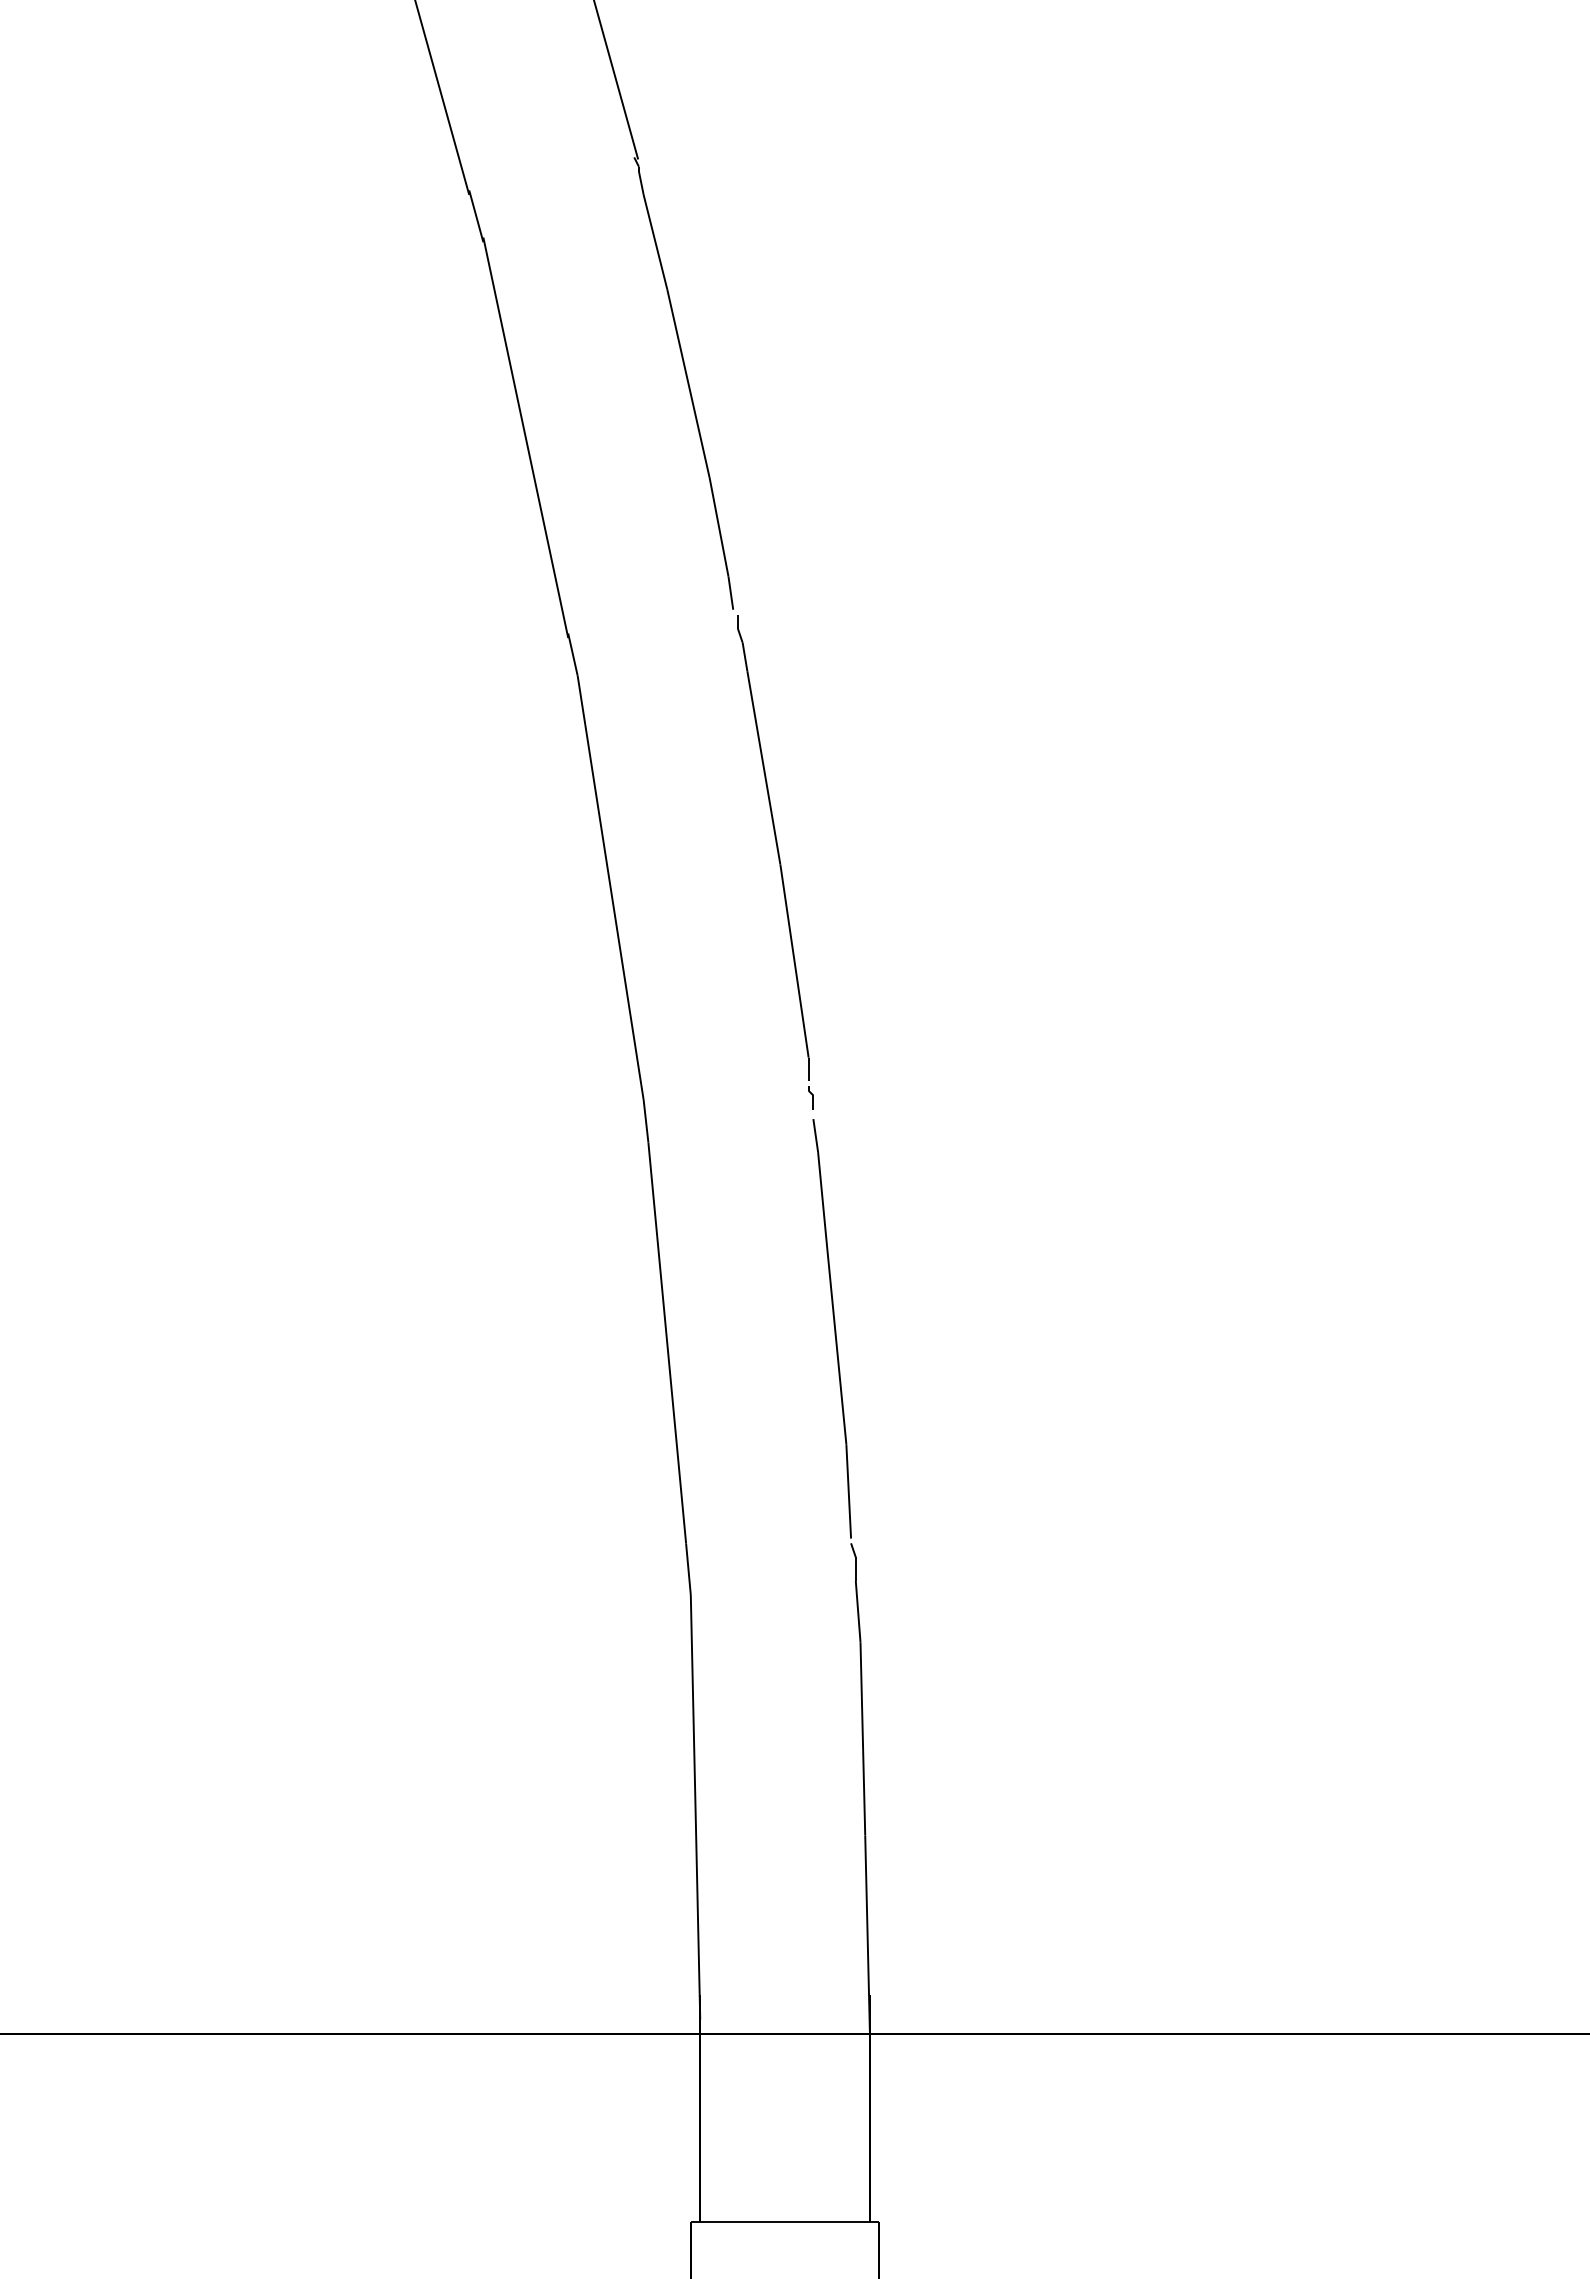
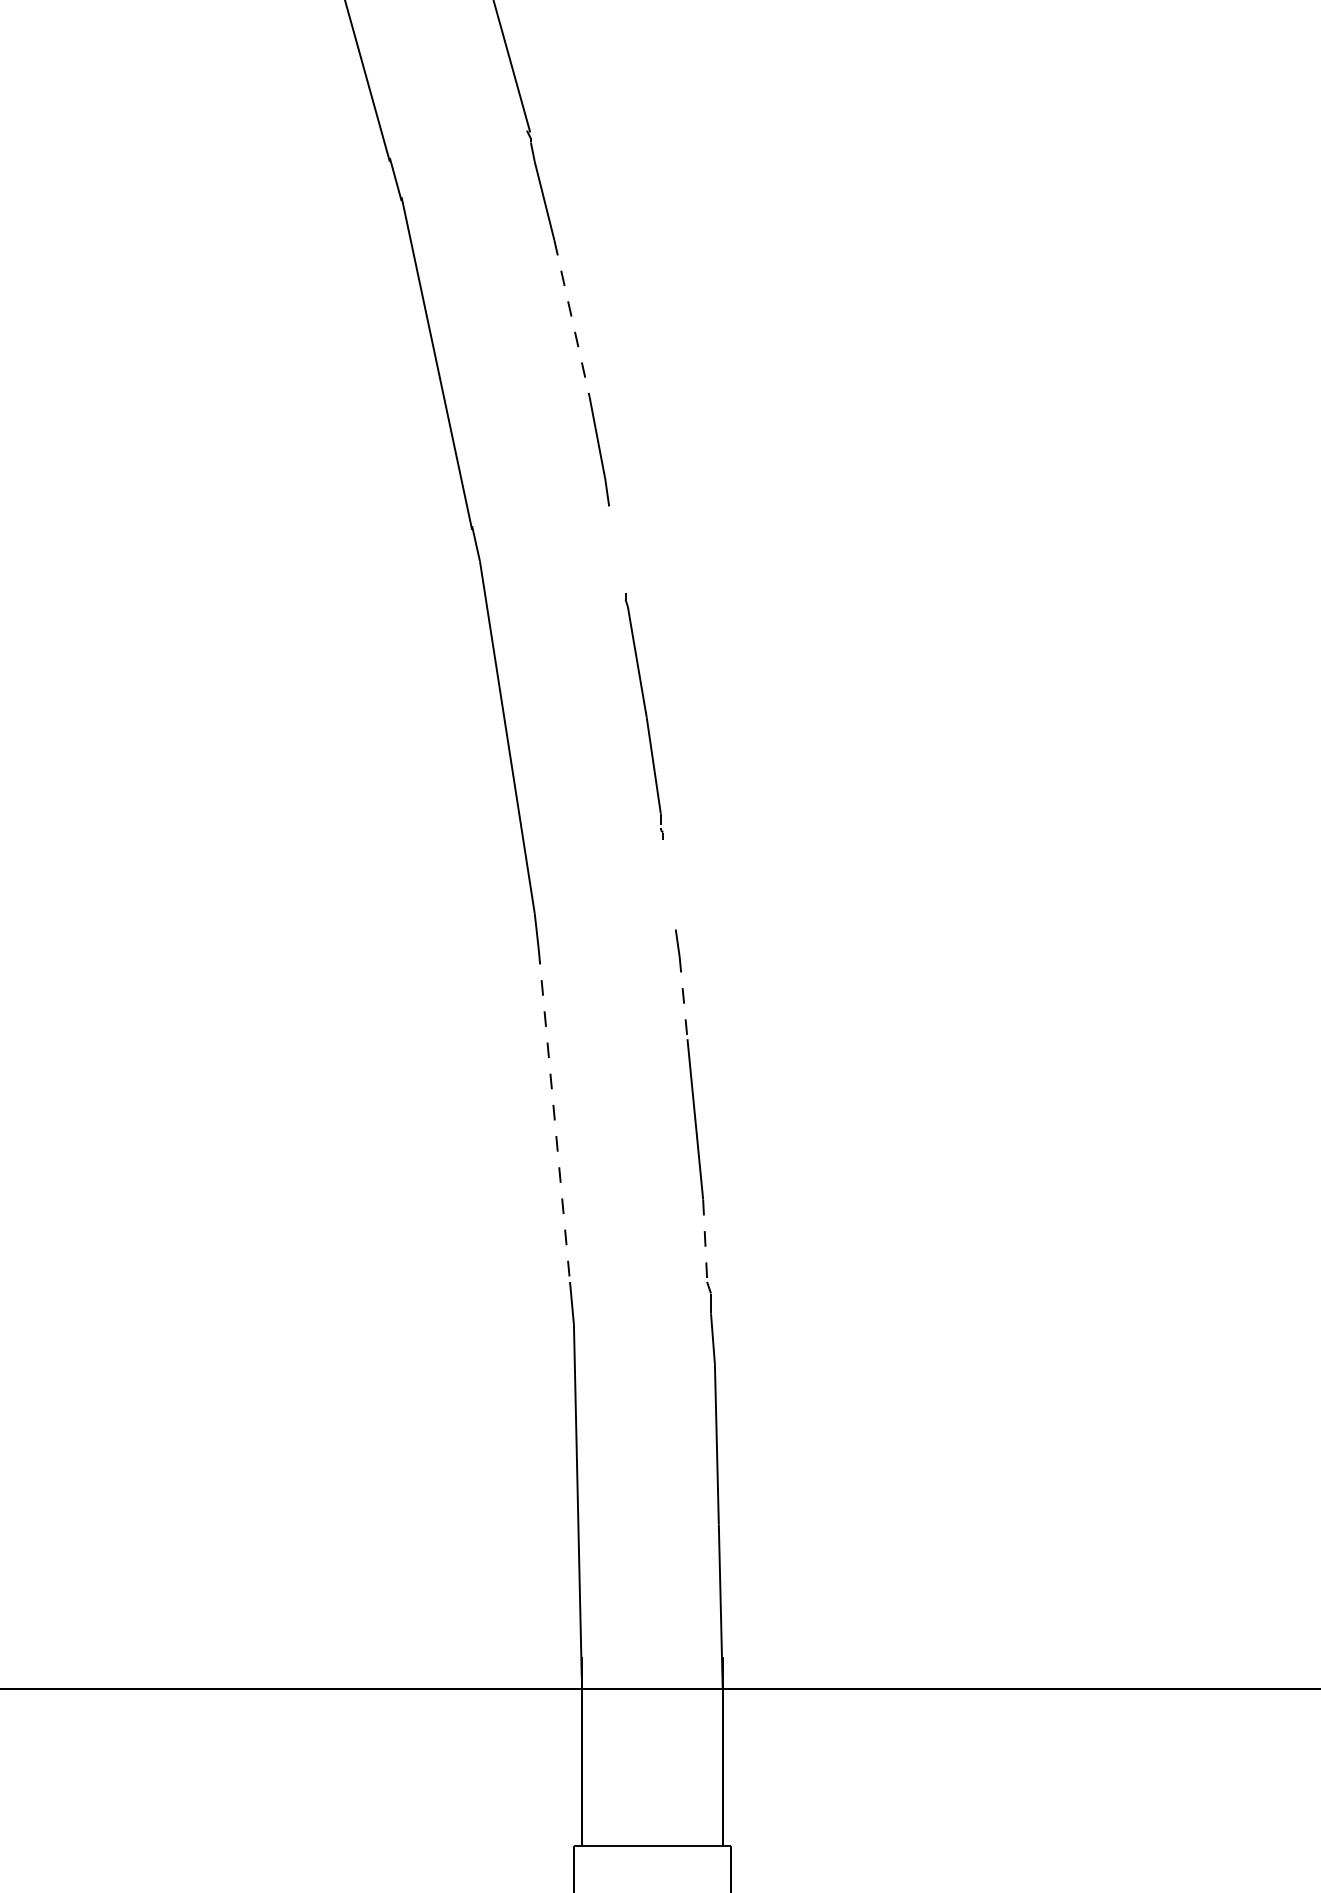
line: (688, 383) -> (572, 318), solid -> dashed
part: (775, 862) -> (644, 716), size x0.6
line: (822, 1201) -> (683, 998), solid -> dashed
line: (667, 1343) -> (554, 1115), solid -> dashed
line: (848, 1490) -> (704, 1238), solid -> dashed

